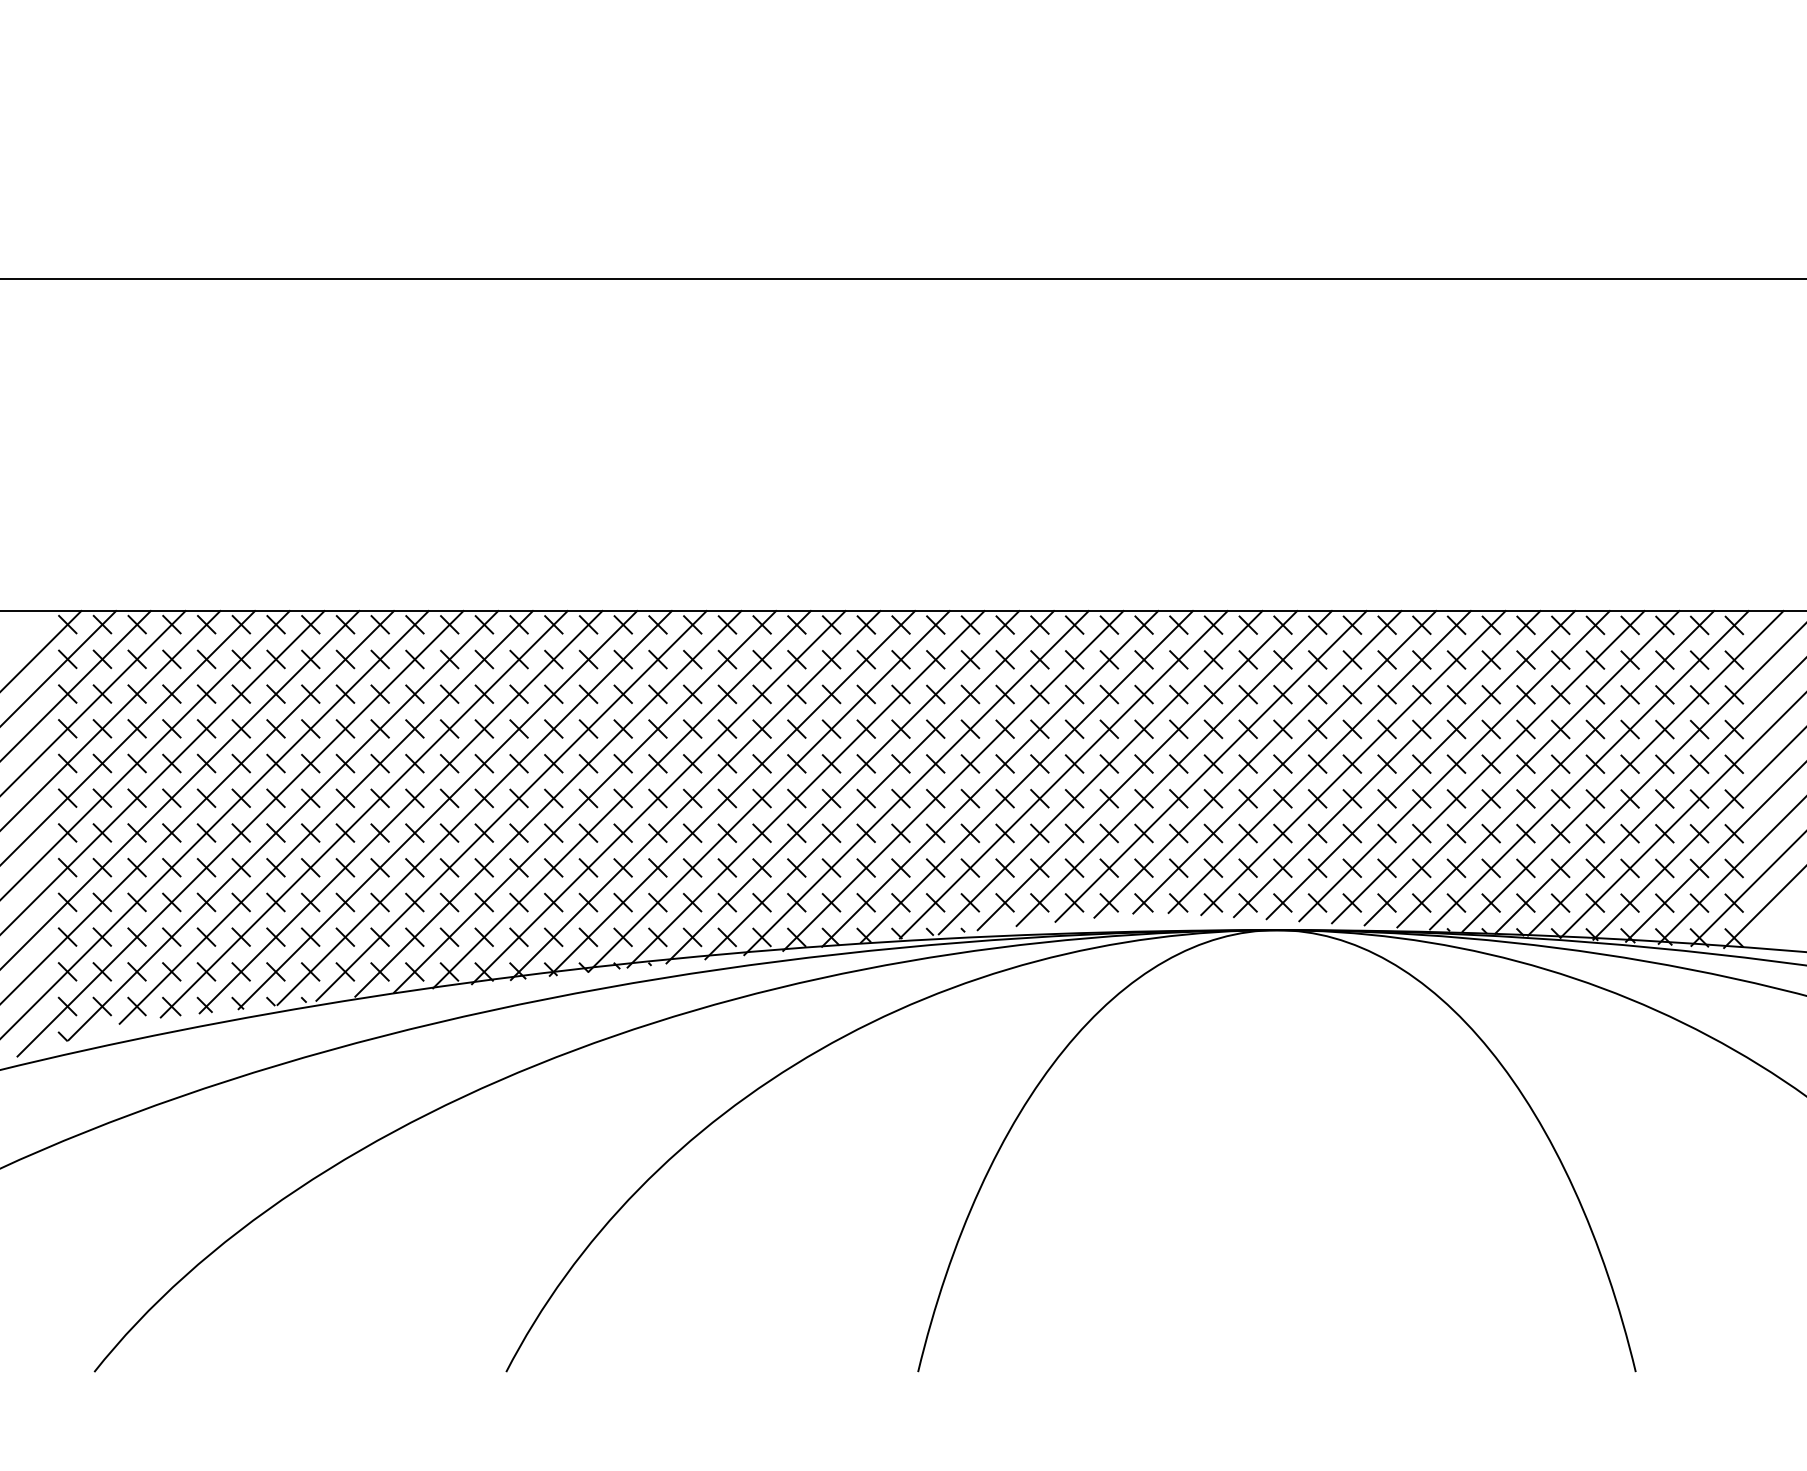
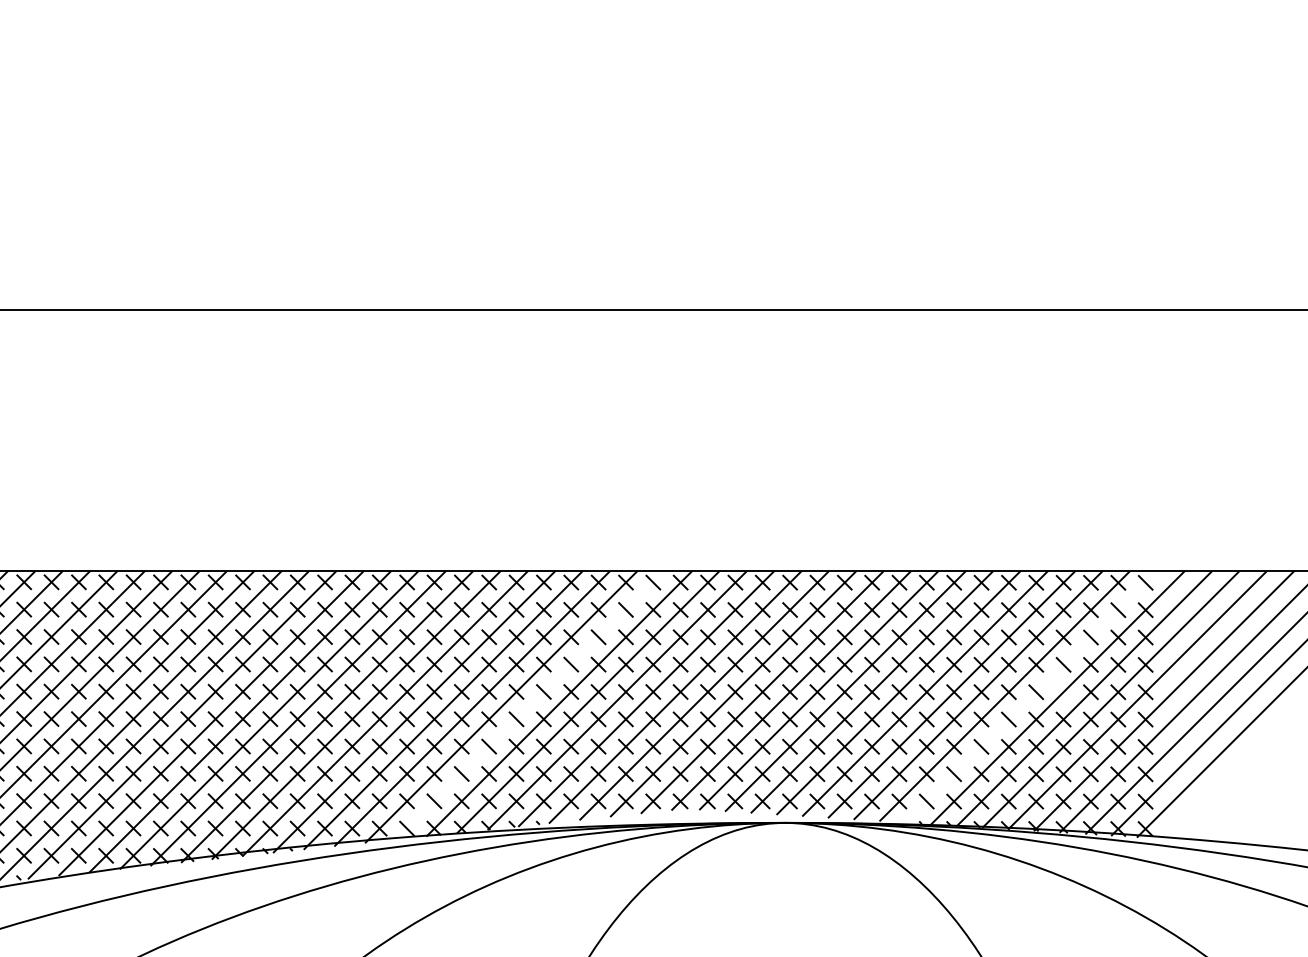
line: (1629, 763) -> (1063, 691), removed
line: (1589, 770) -> (1031, 697), removed
line: (953, 780) -> (530, 705), removed

